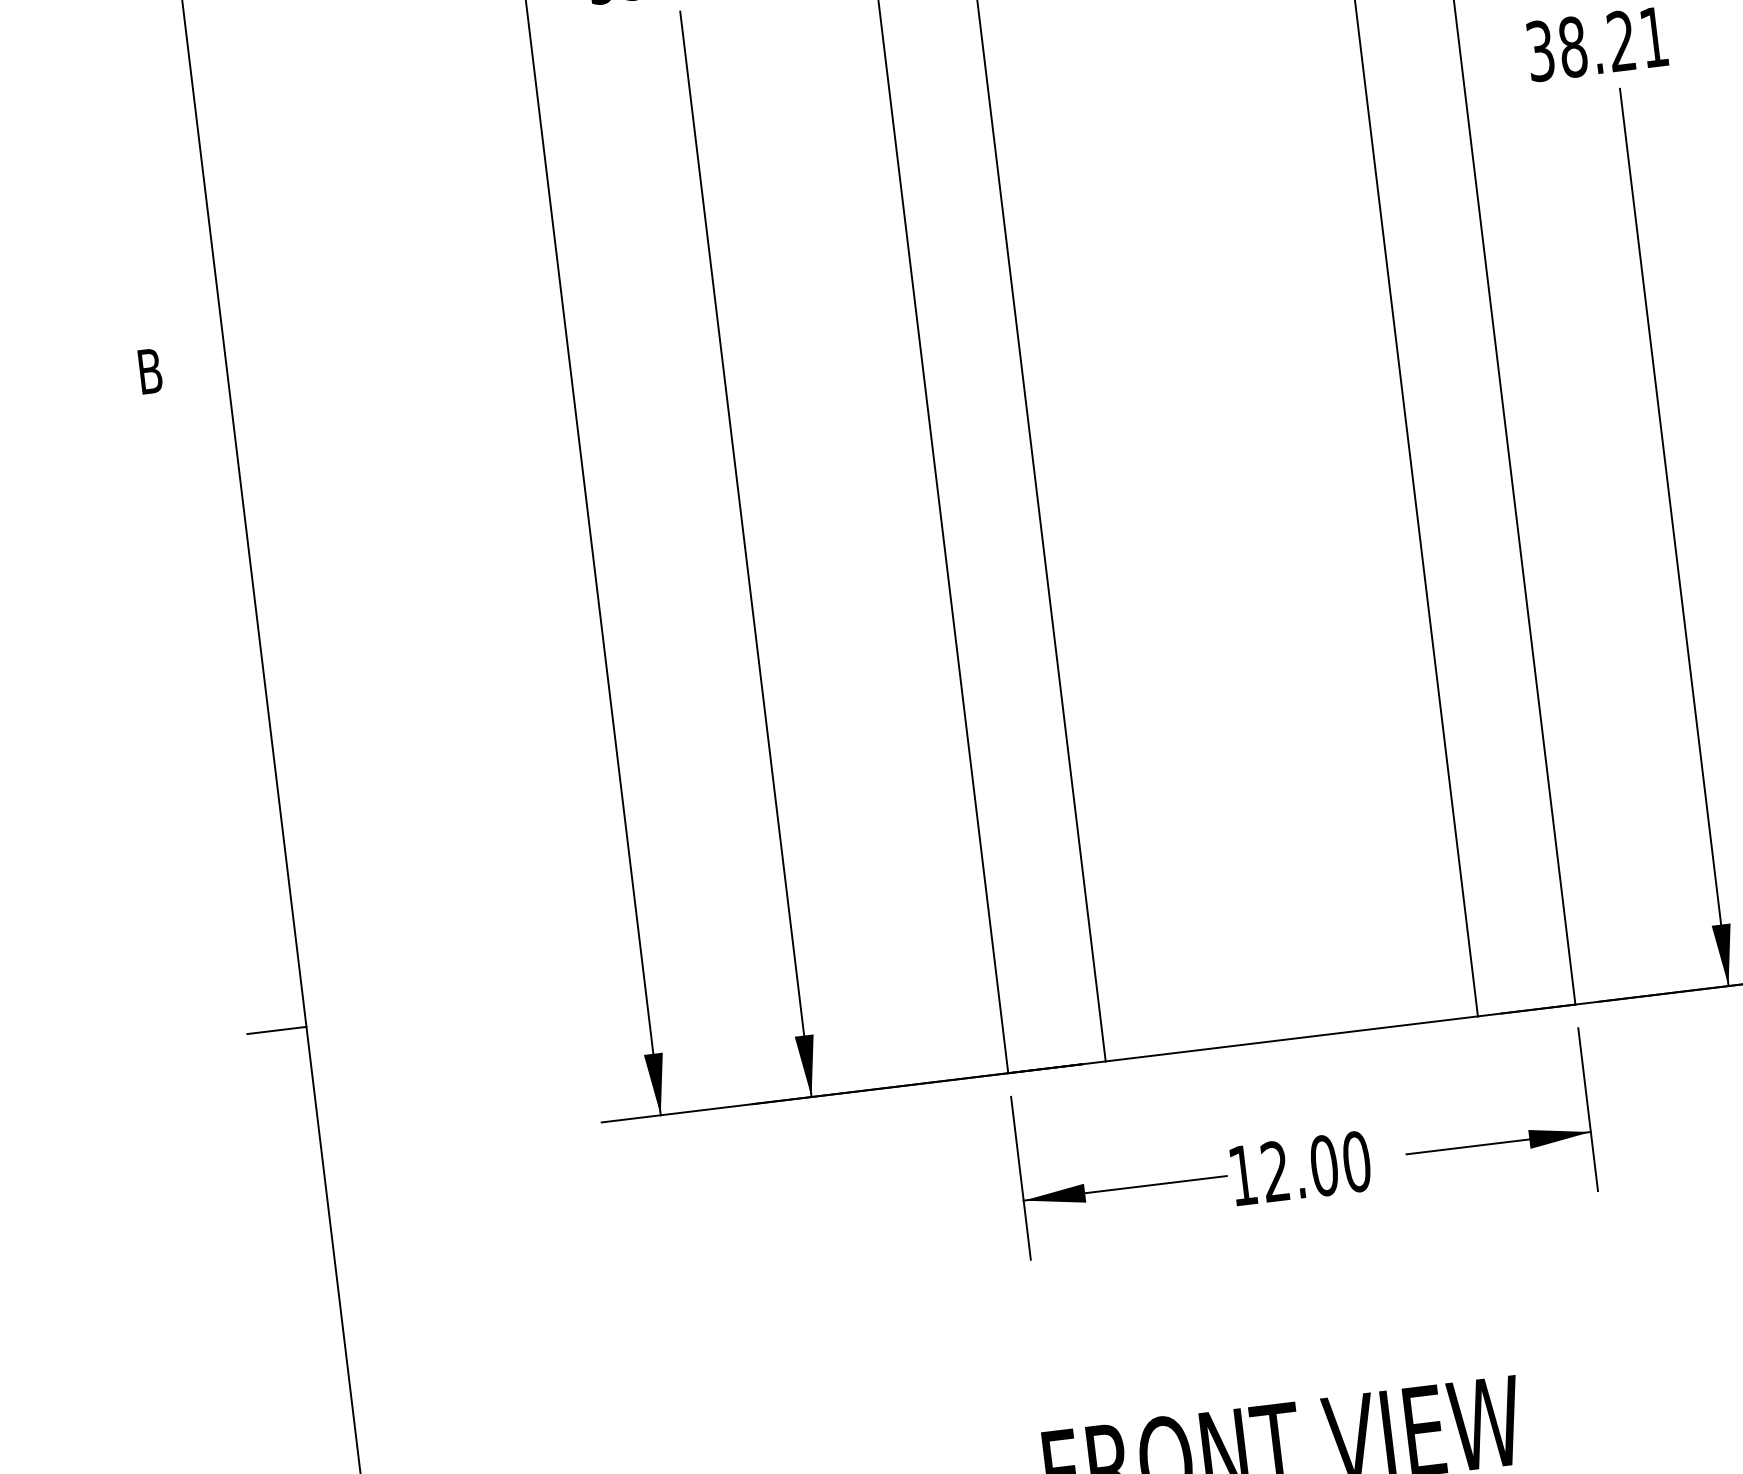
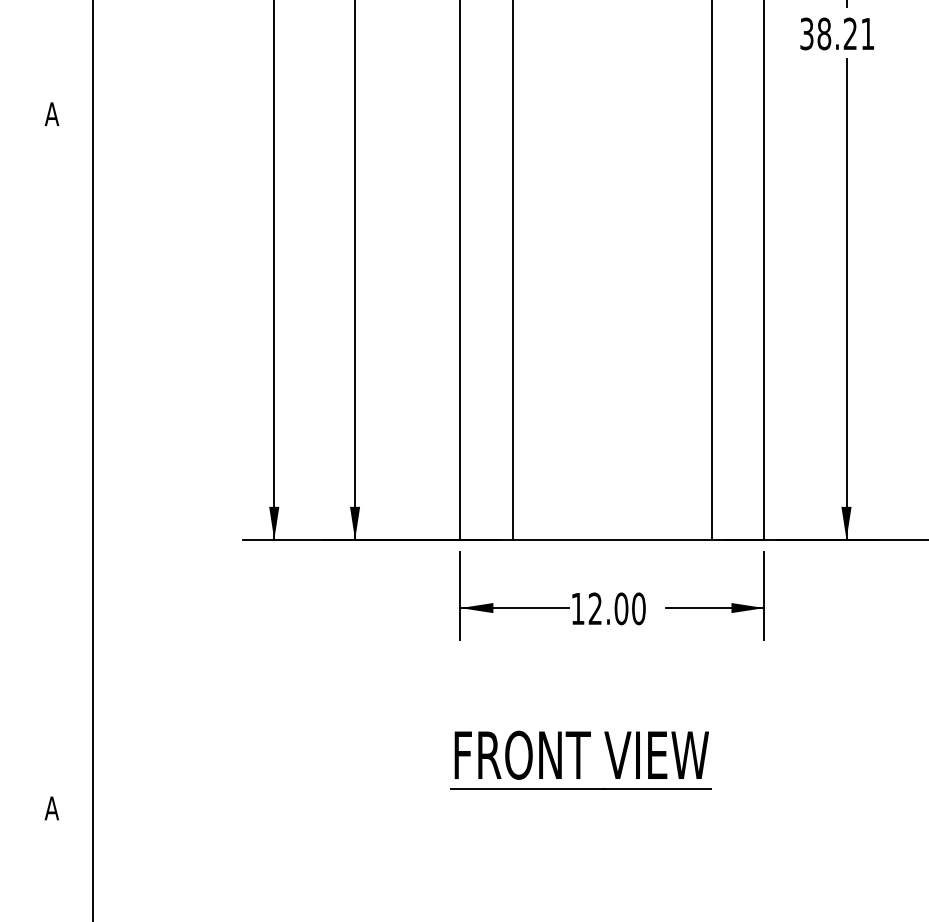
text: (149, 371) -> (51, 114), B -> A
line: (276, 1030) -> (76, 470), removed

